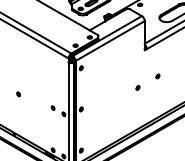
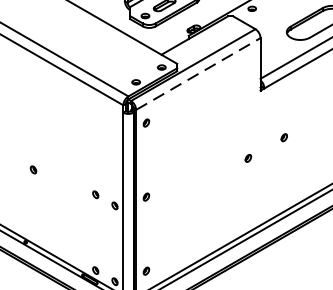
line: (110, 41) -> (198, 74), solid -> dashed

